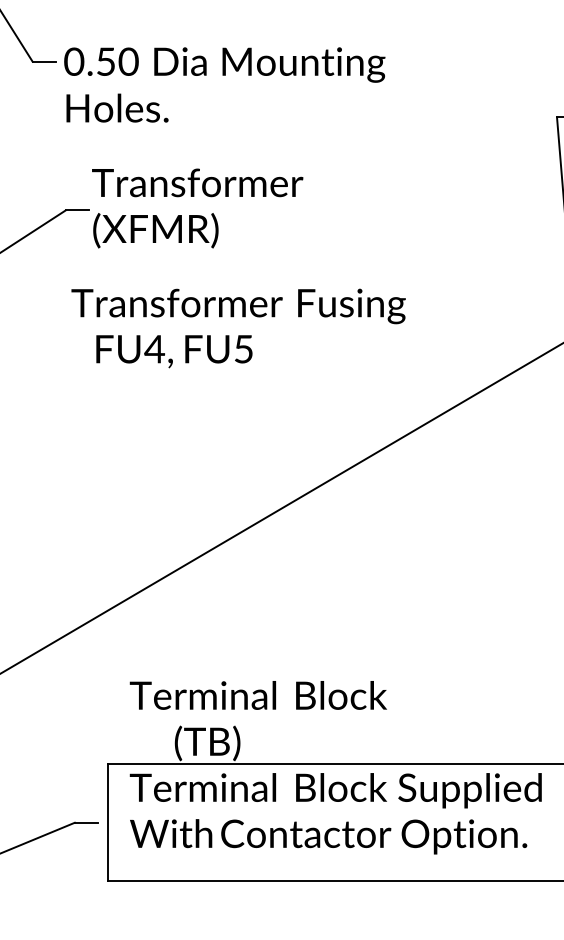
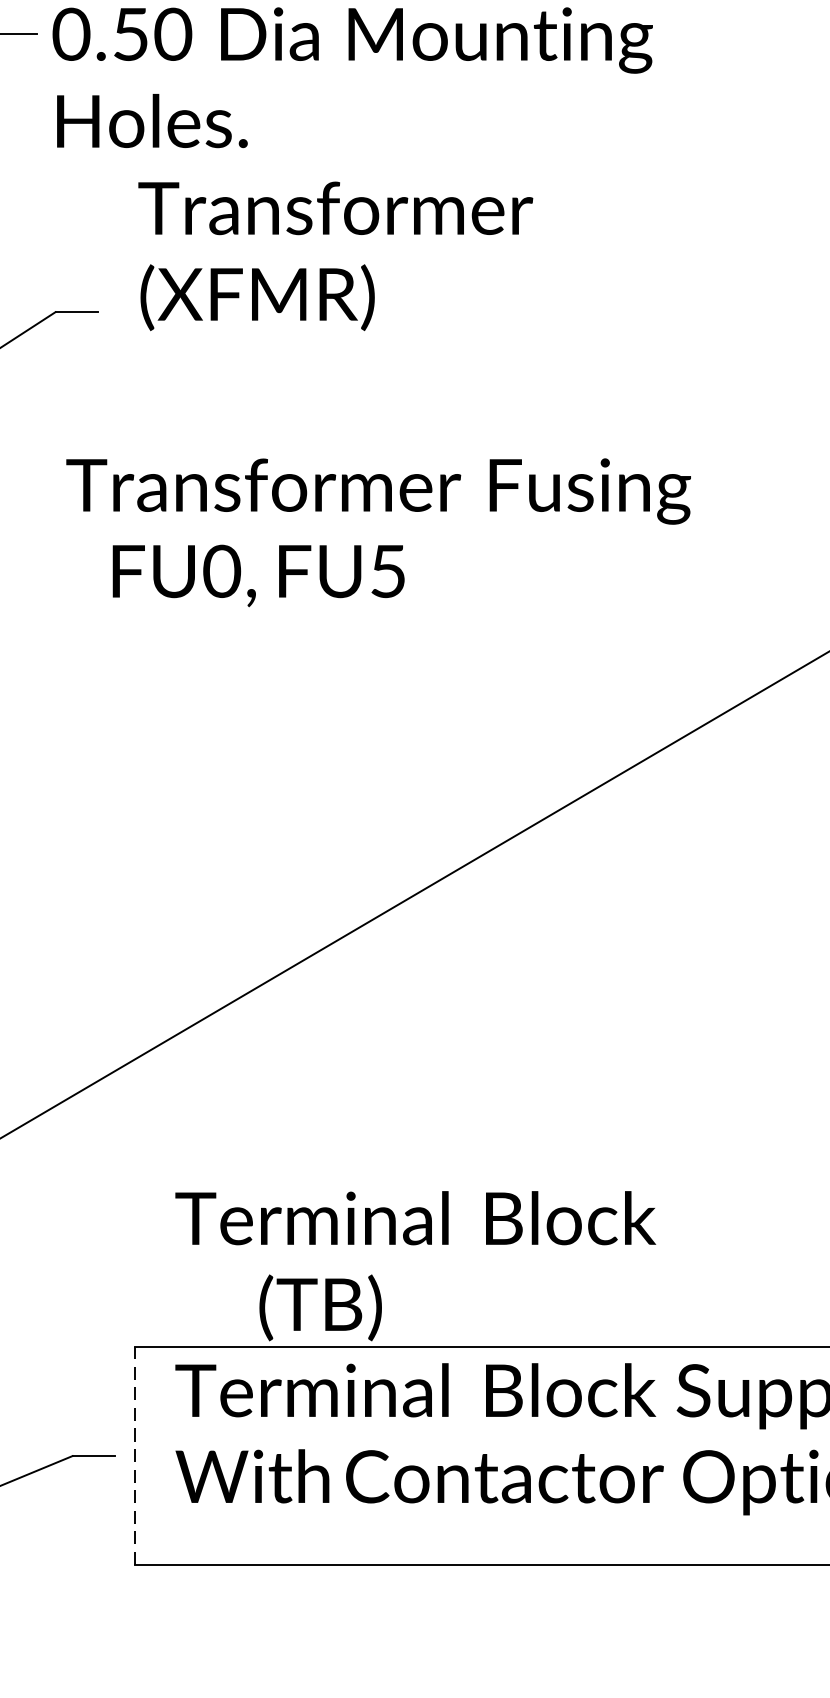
text: (197, 208) -> (335, 256), moved
text: (154, 349) -> (221, 571), FU4, -> FU0,
line: (108, 822) -> (135, 1455), solid -> dashed

